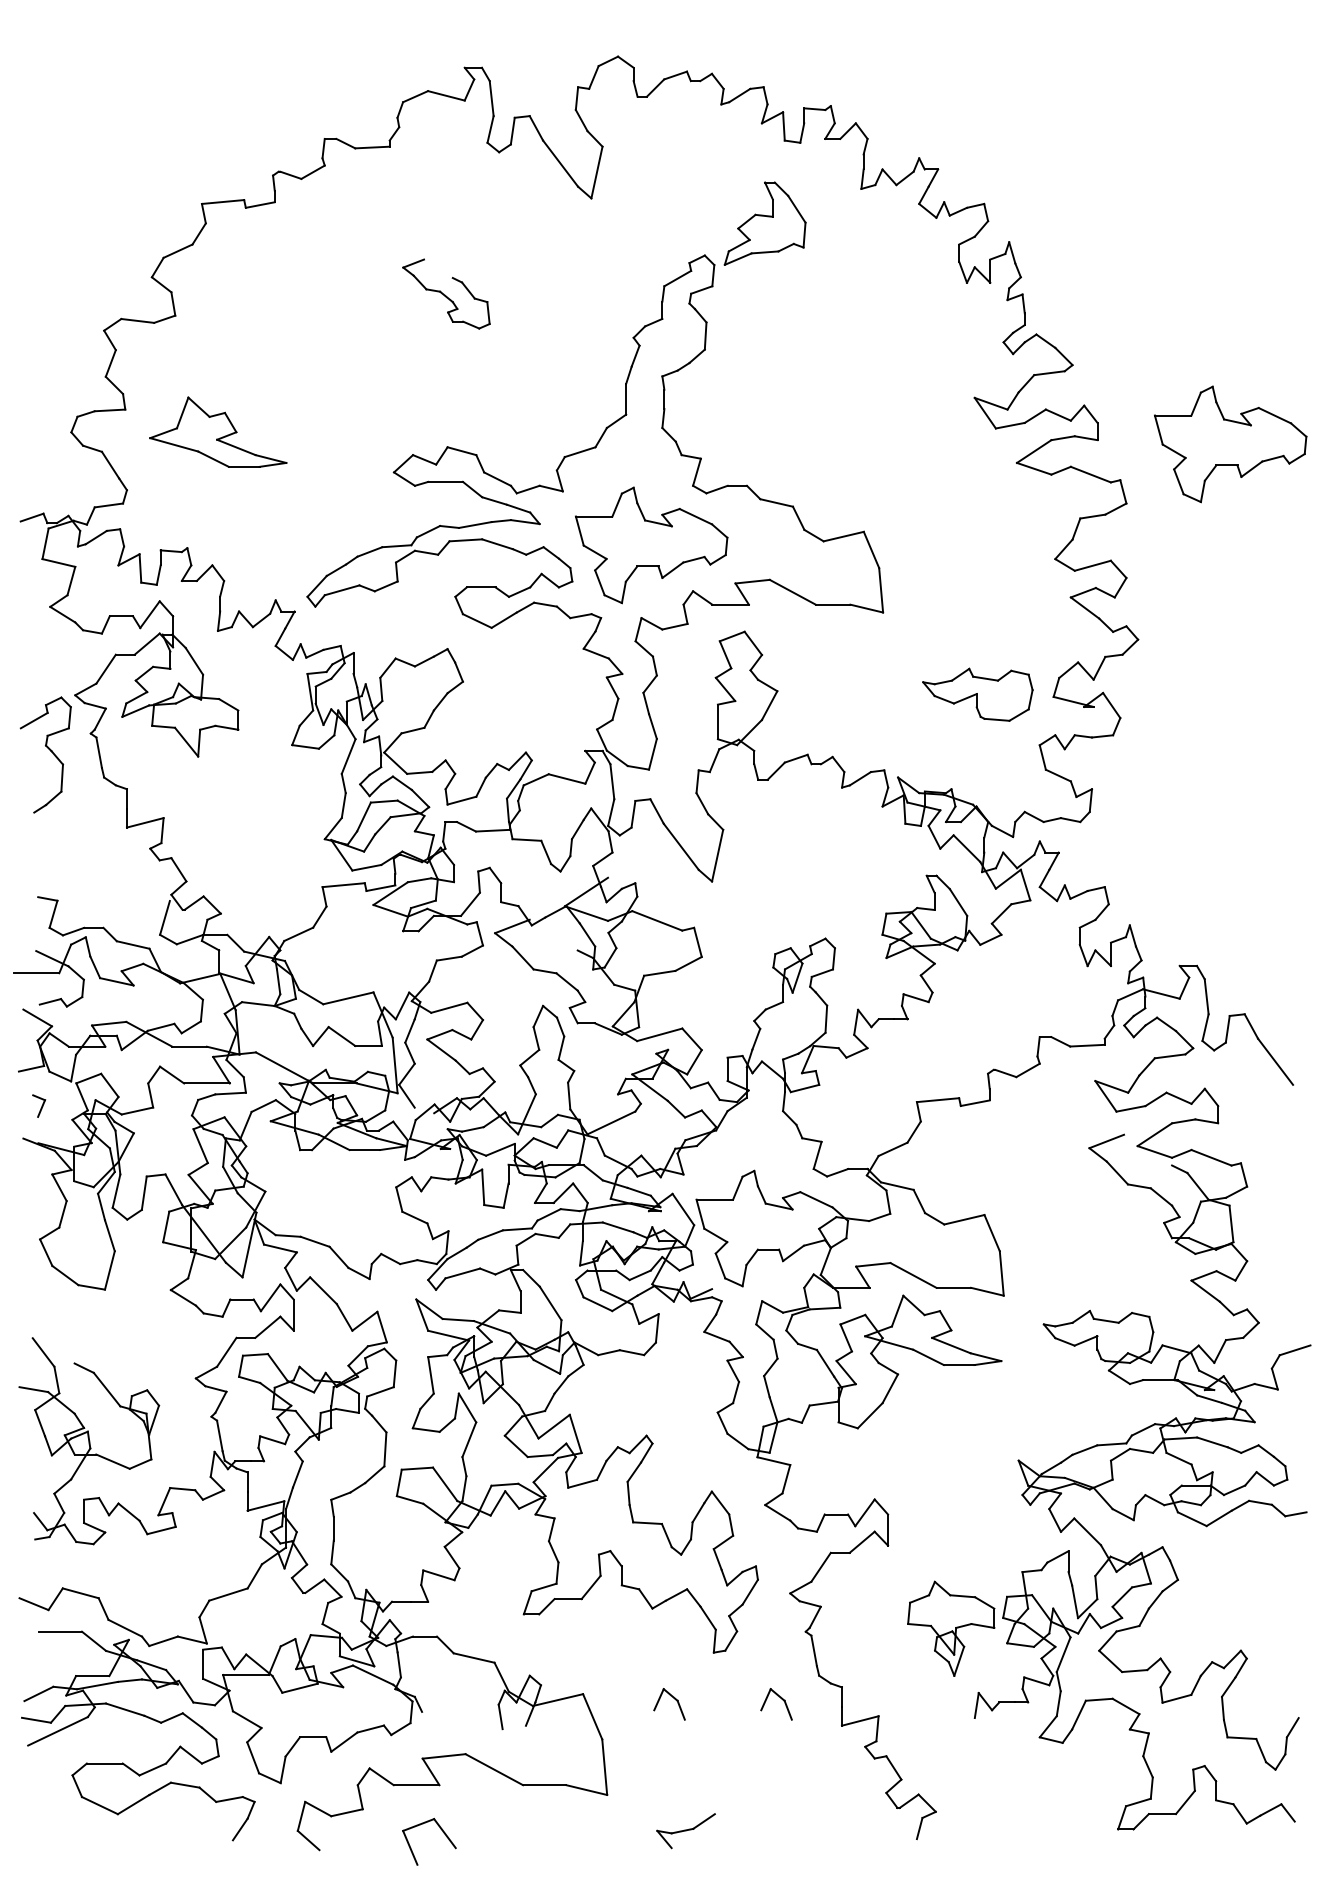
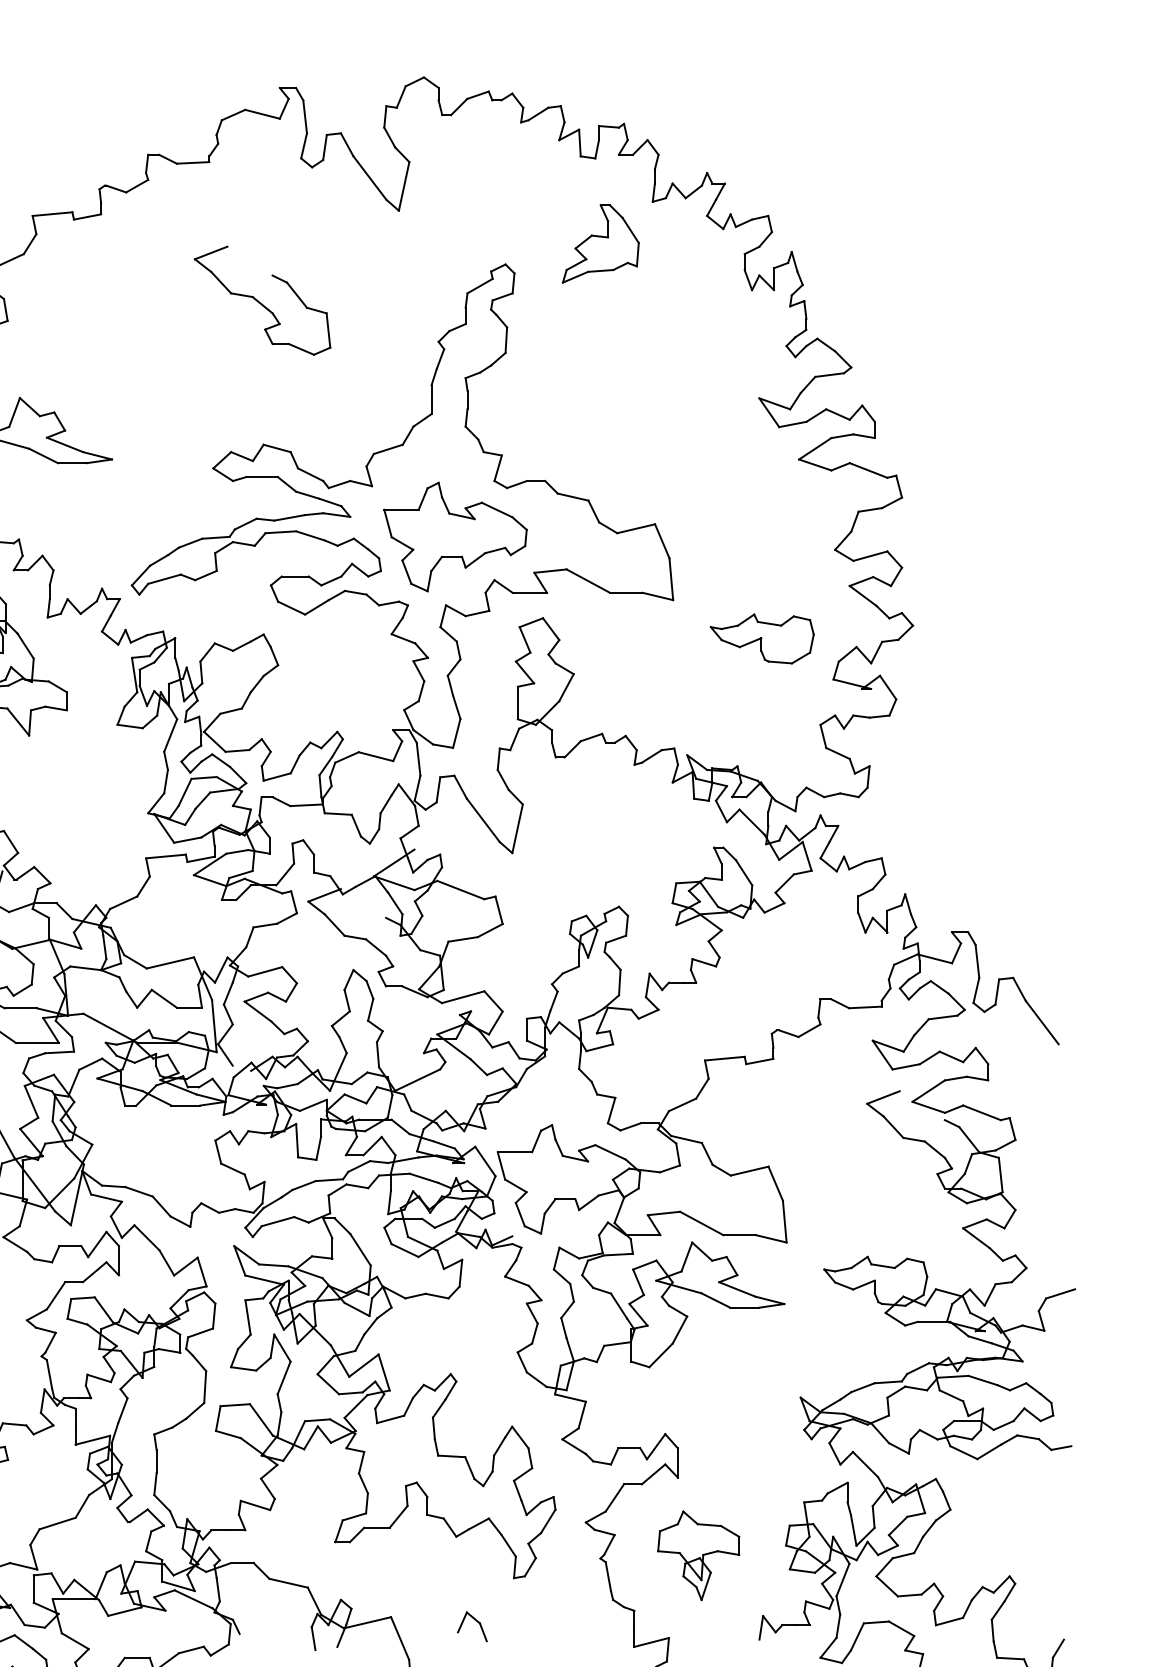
part: (764, 223) -> (600, 243), moved
part: (446, 293) -> (262, 300), size x1.67
part: (1230, 444) -> (999, 442), removed
part: (977, 694) -> (761, 638), moved
part: (951, 1628) -> (698, 1555), moved
part: (781, 1699) -> (577, 1622), removed

